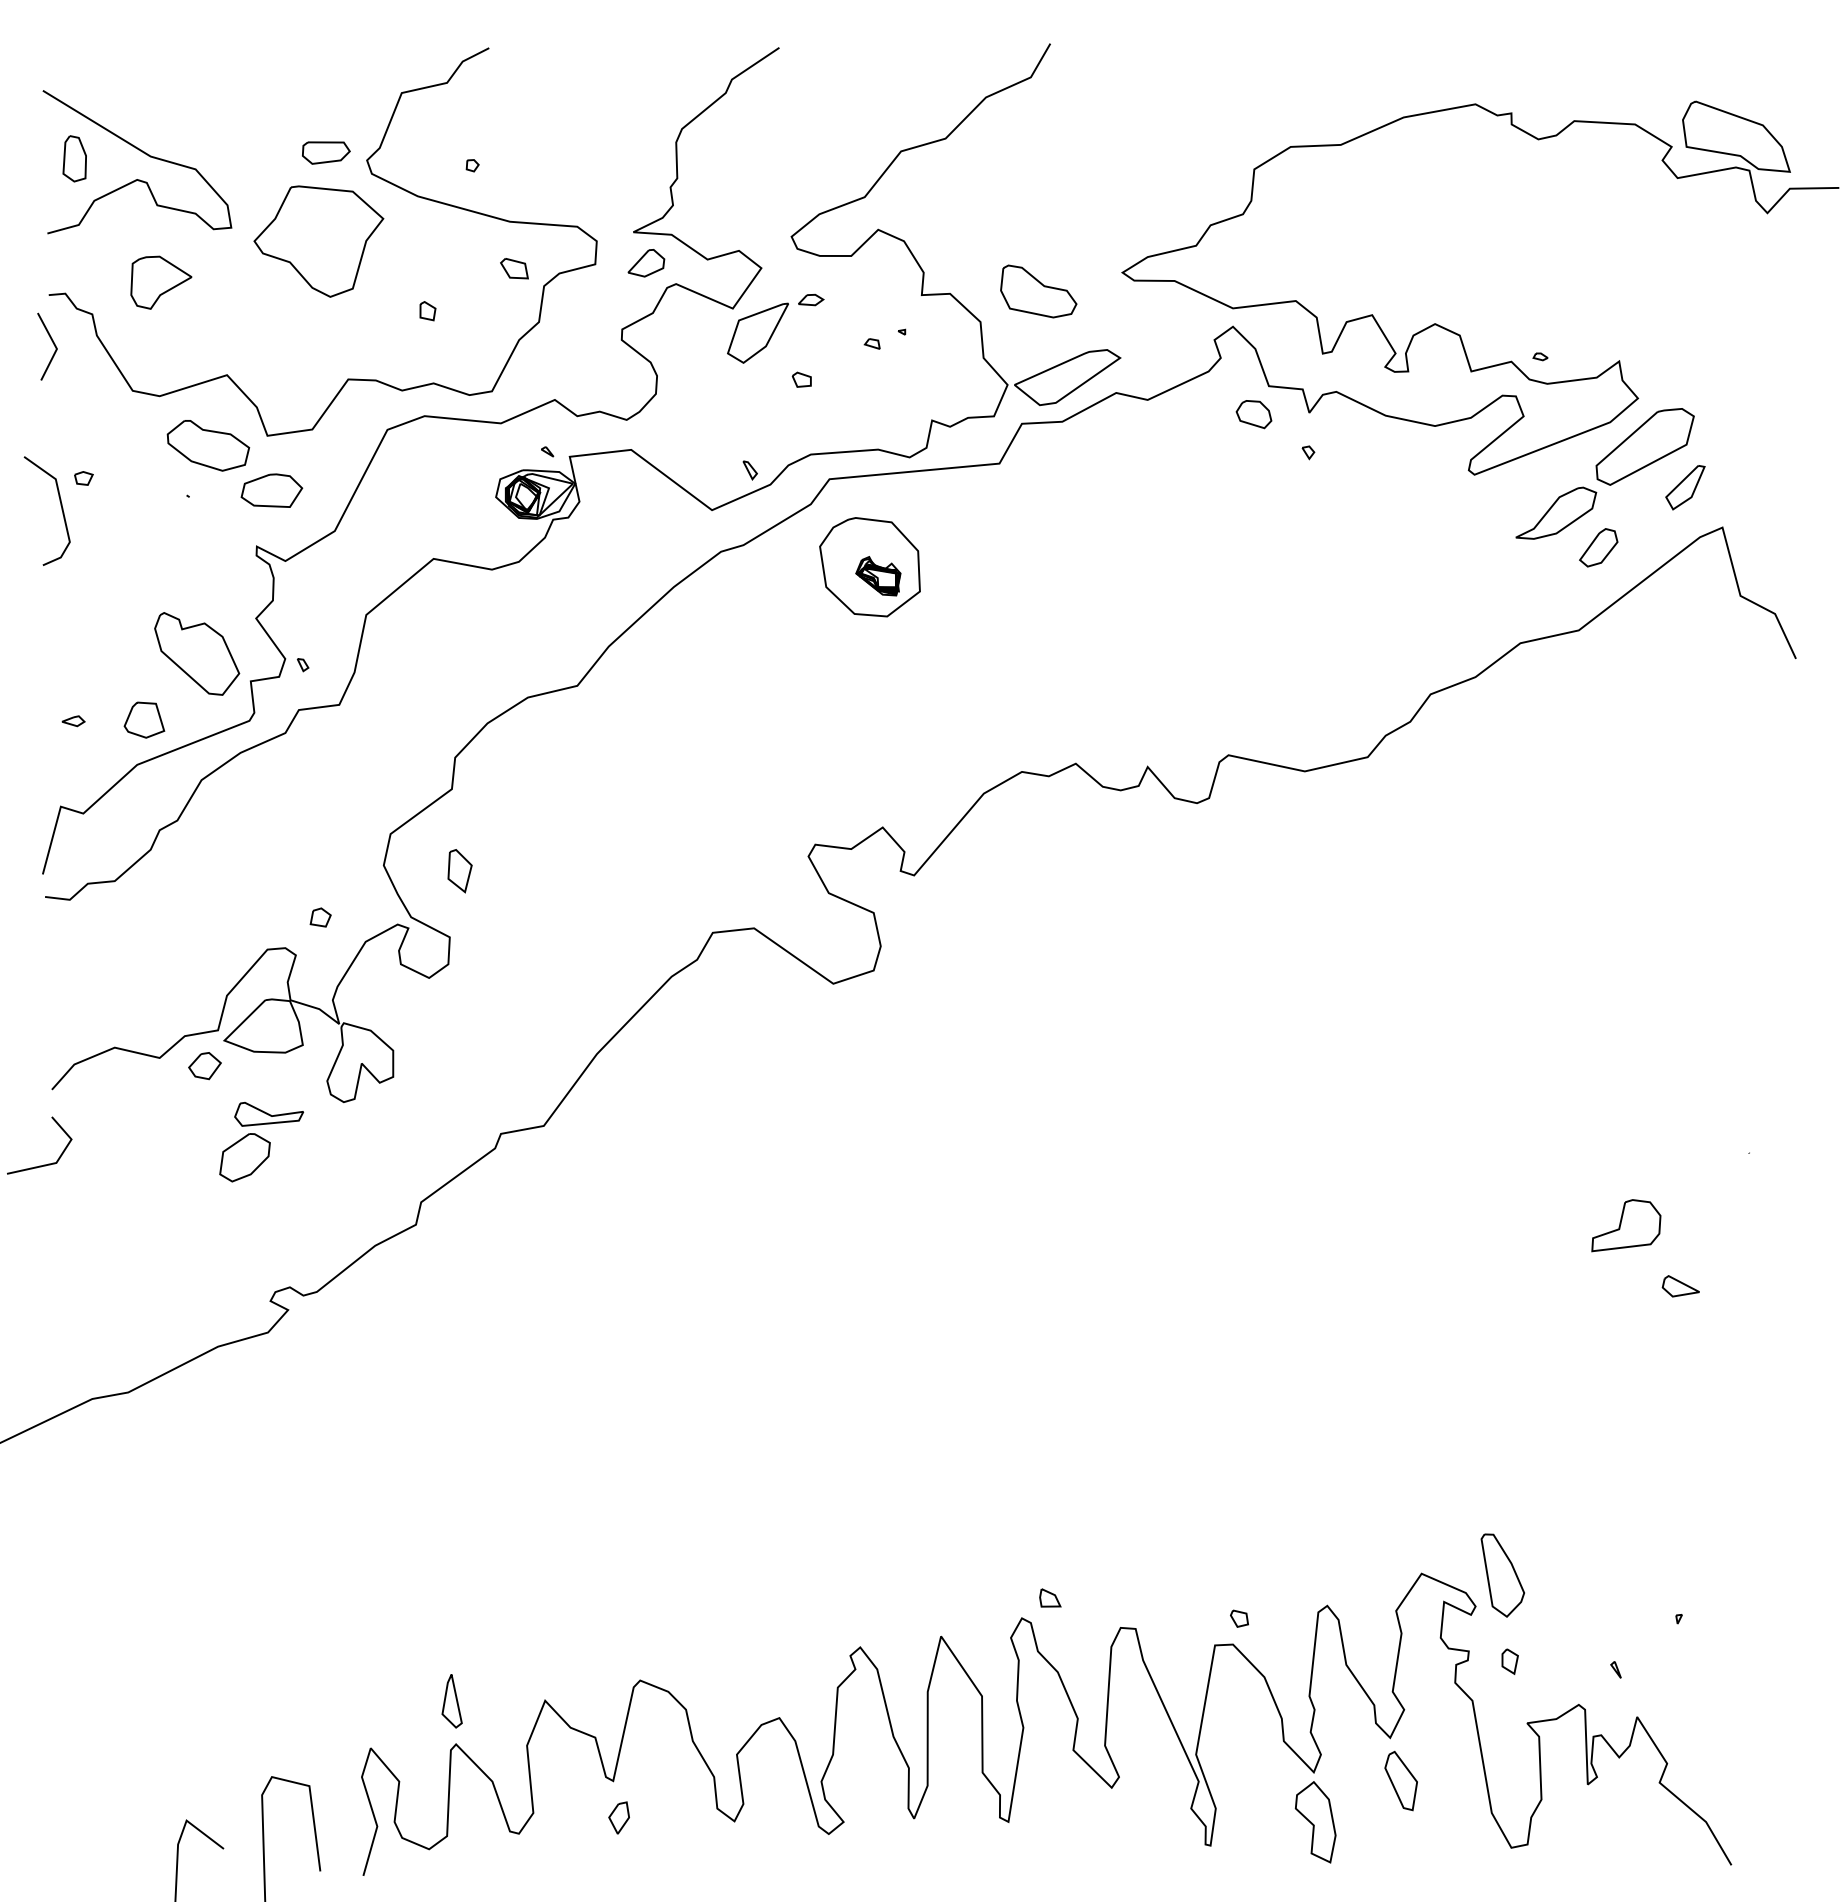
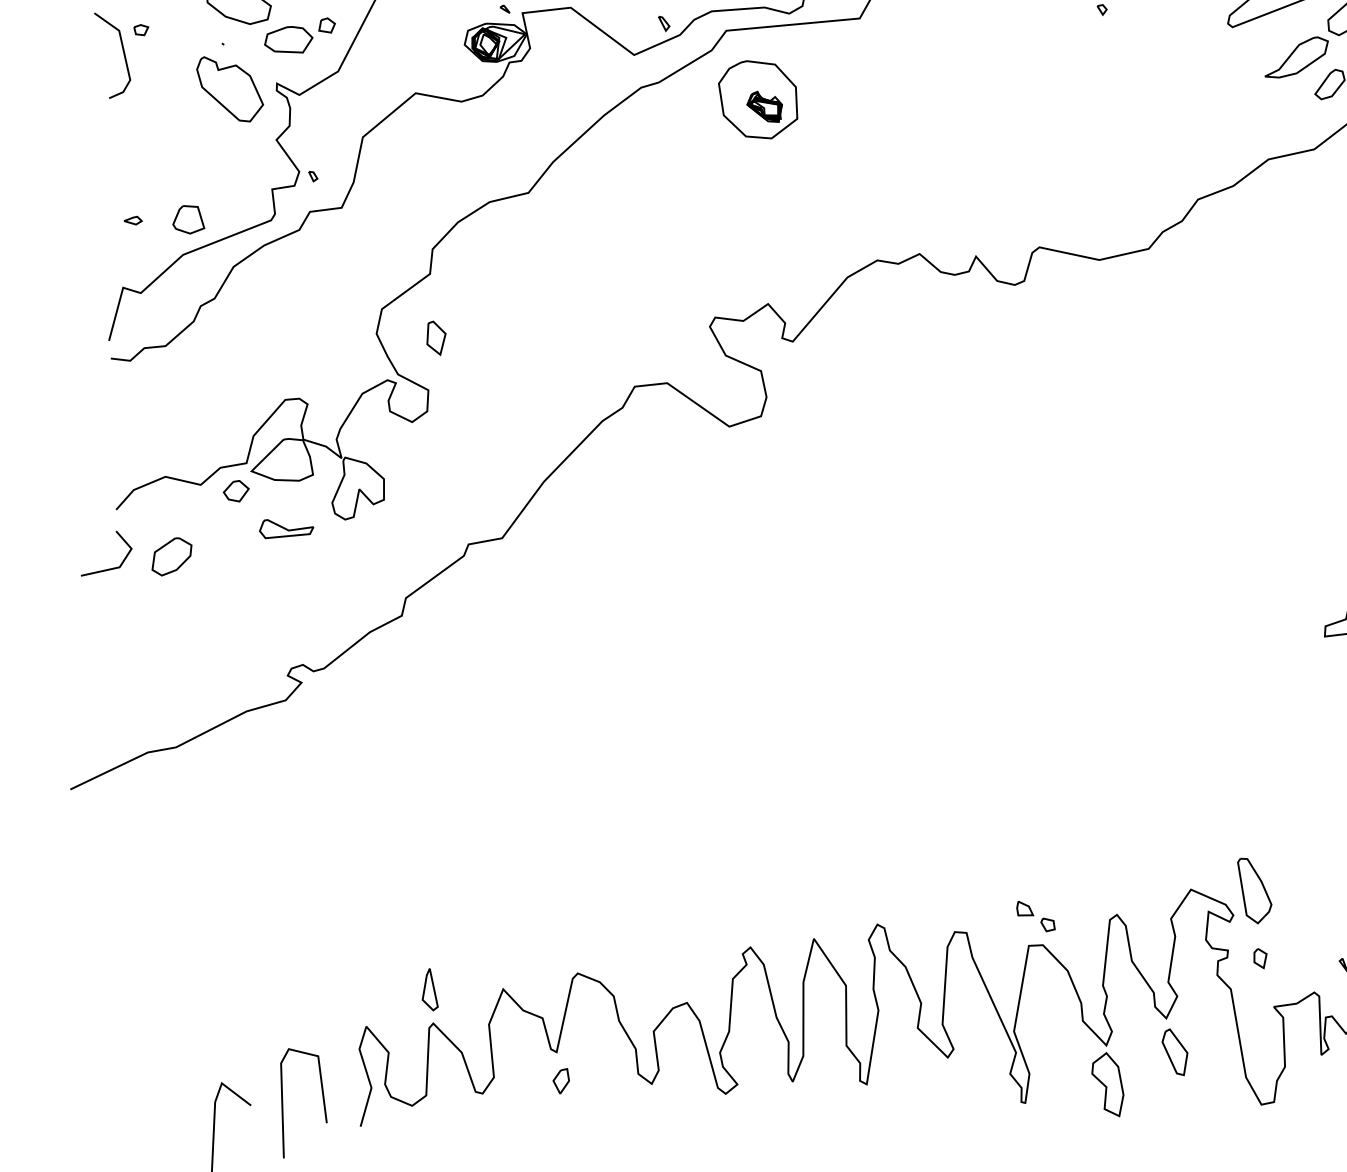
part: (197, 653) -> (230, 89), moved
part: (320, 917) -> (326, 25), moved
part: (244, 1157) -> (171, 556), moved
part: (1050, 1597) -> (1025, 908), moved

